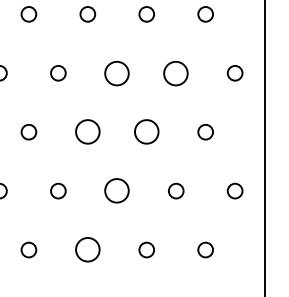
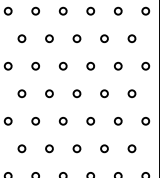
circle: (116, 71) -> (90, 65), size x0.62
circle: (176, 71) -> (118, 65), size x0.62
circle: (86, 131) -> (76, 93), size x0.62
circle: (146, 131) -> (104, 93), size x0.62
circle: (116, 191) -> (90, 121), size x0.62
circle: (86, 249) -> (76, 148), size x0.62

